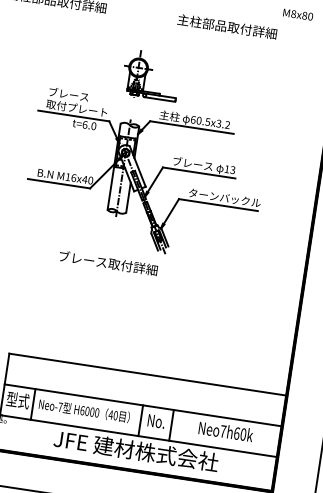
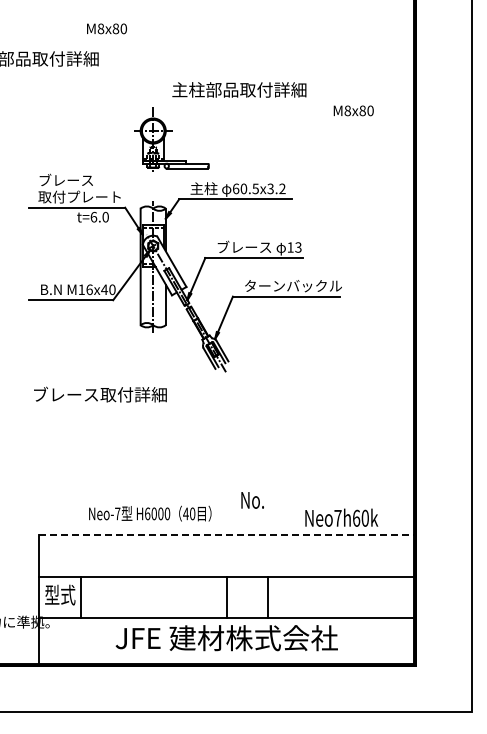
text: (298, 14) -> (353, 110), moved
text: (227, 26) -> (239, 89), moved
text: (108, 263) -> (100, 394), moved
line: (148, 374) -> (227, 535), solid -> dashed
text: (84, 410) -> (150, 513), moved
text: (156, 421) -> (252, 500), moved
text: (225, 431) -> (341, 517), moved

